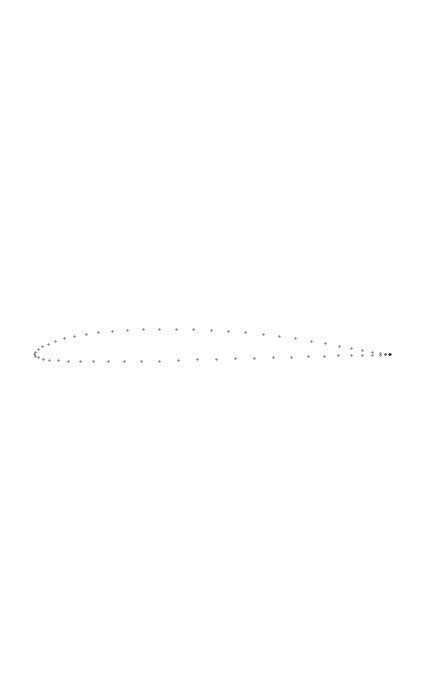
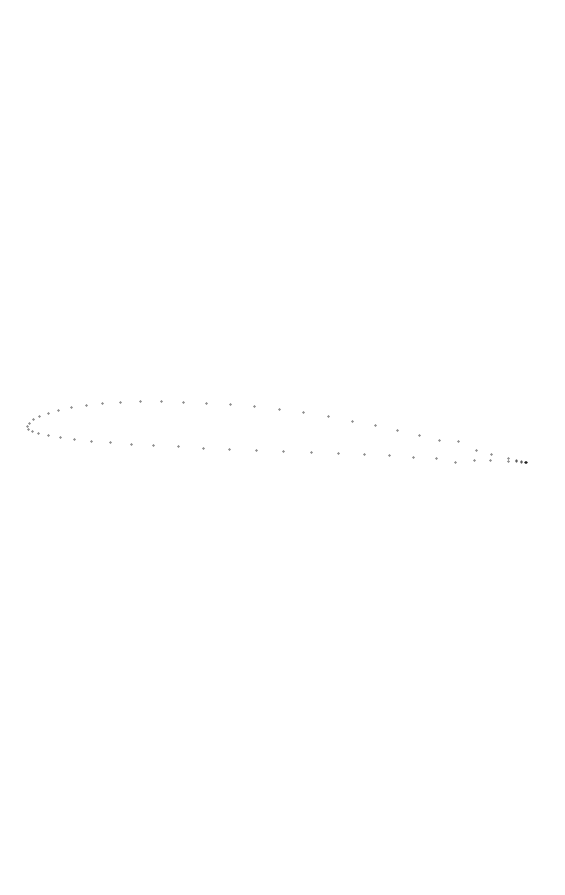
part: (338, 350) -> (457, 451), size x1.6
part: (381, 353) -> (517, 460), size x0.7

